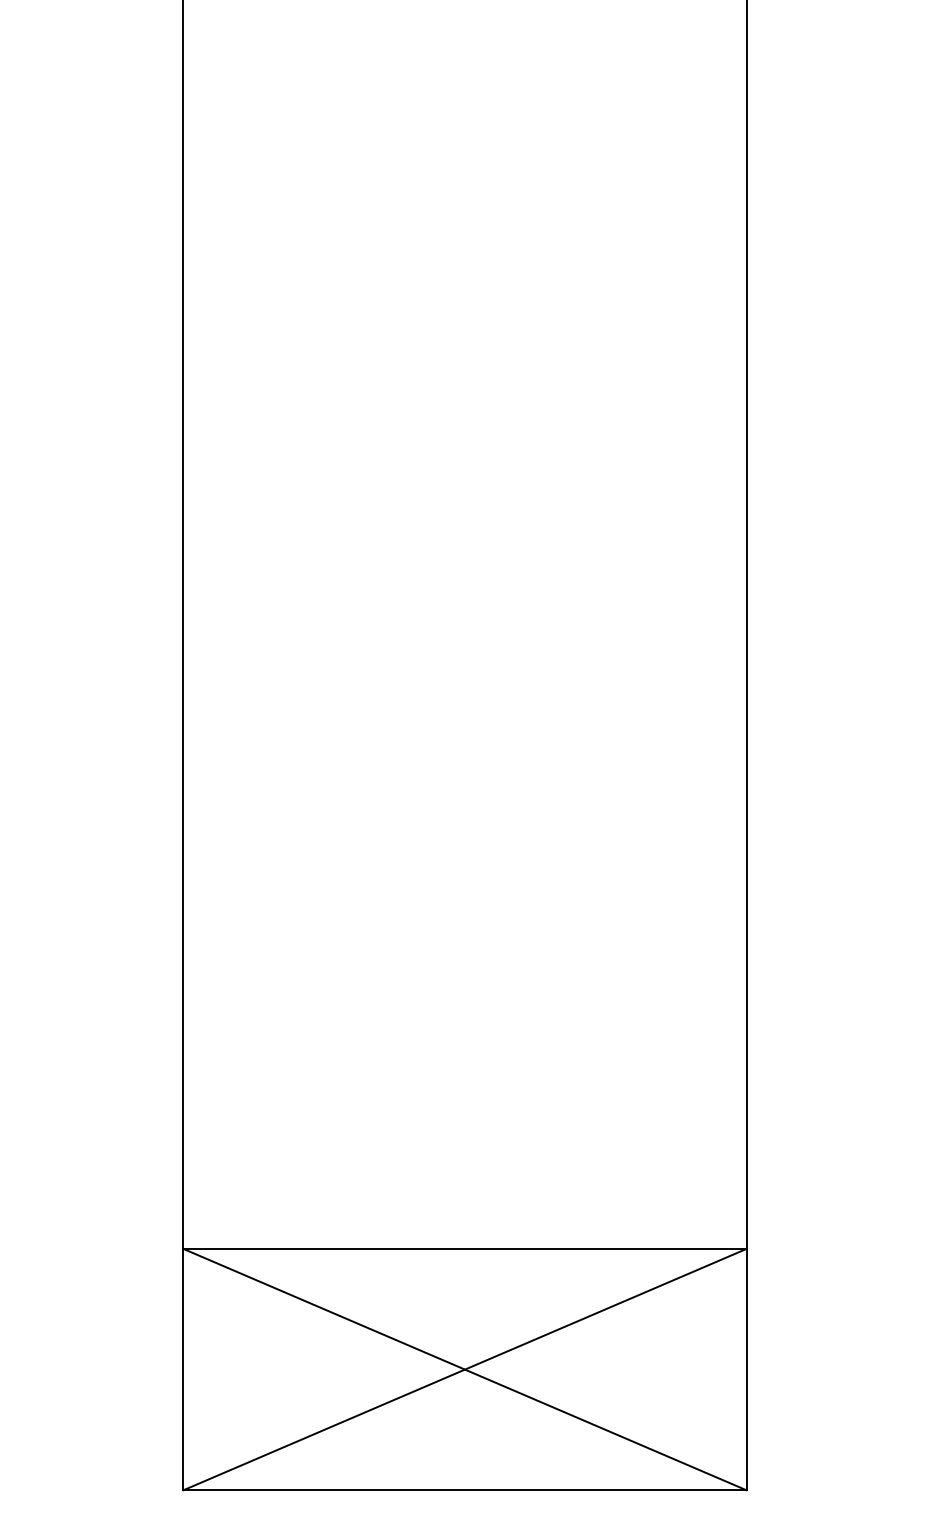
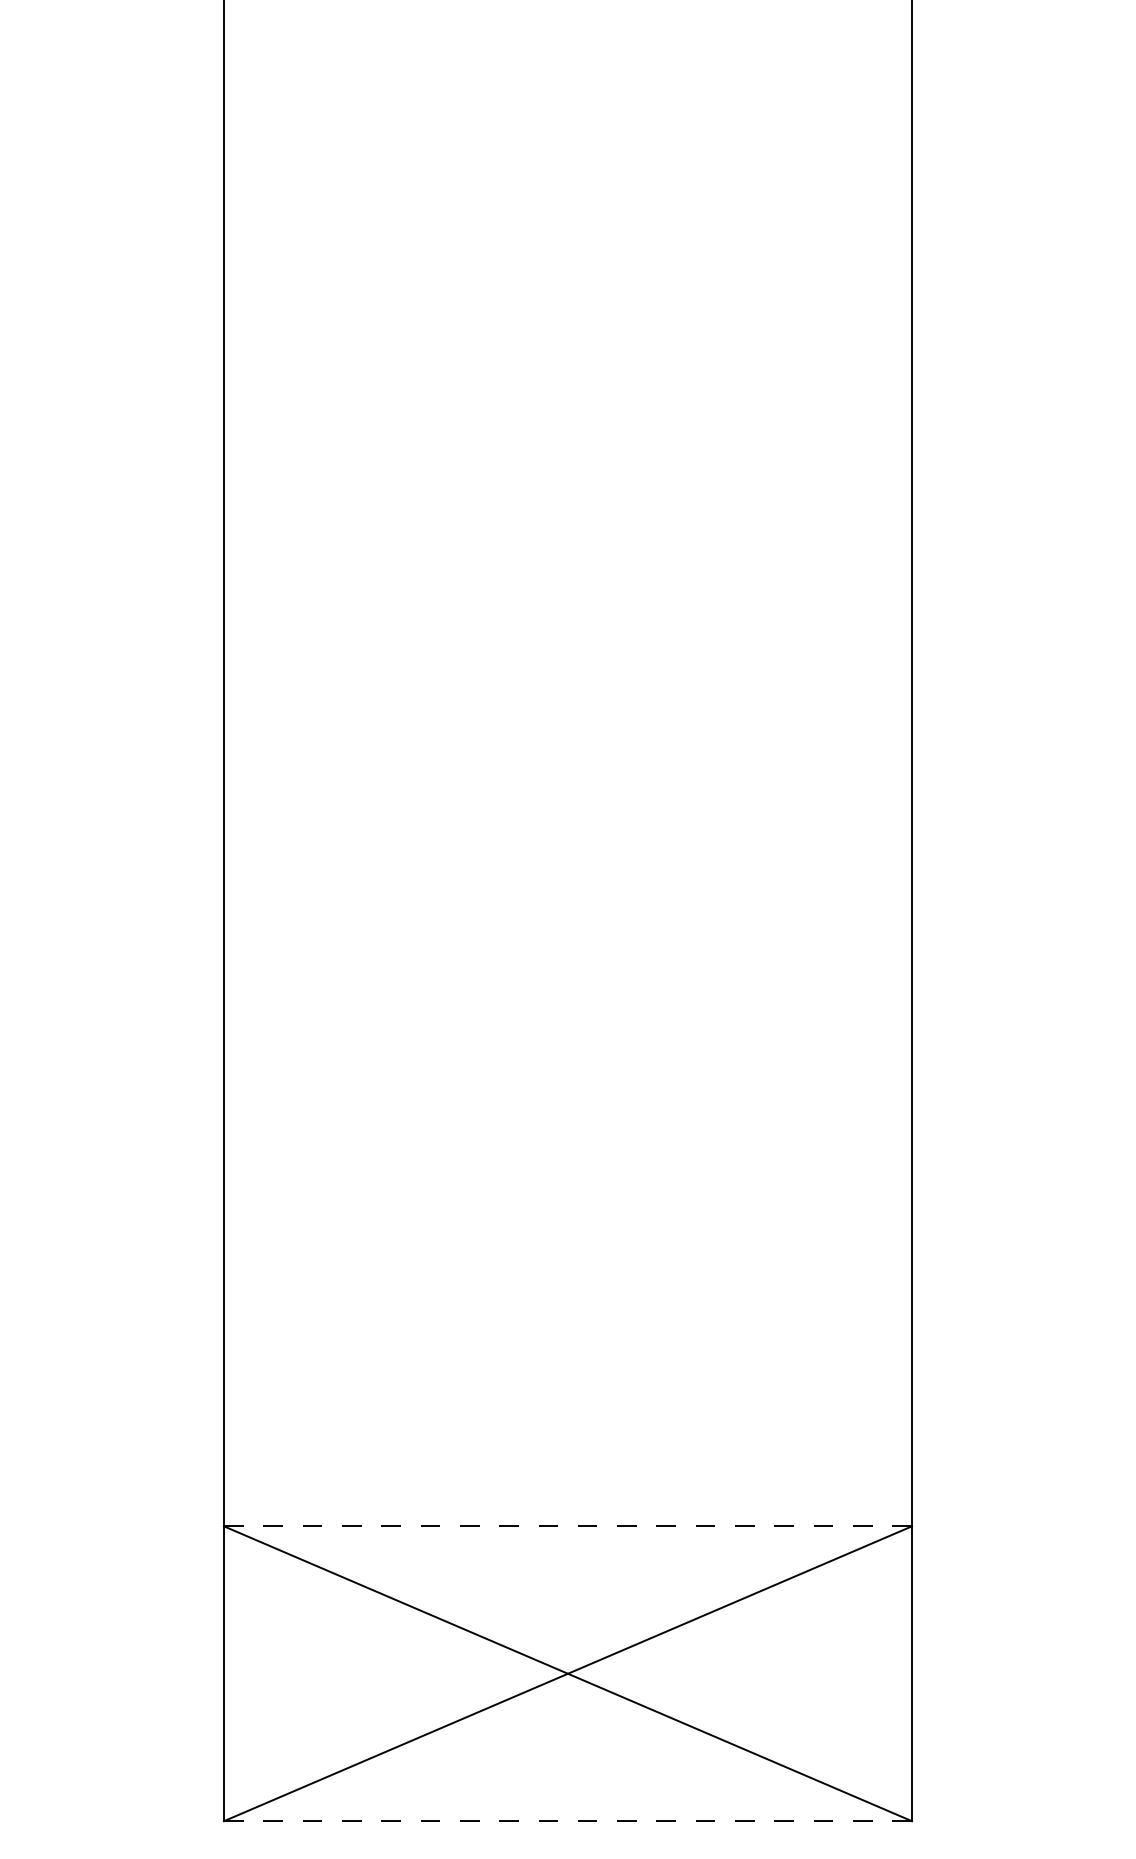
line: (465, 1249) -> (568, 1526), solid -> dashed
line: (465, 1490) -> (568, 1821), solid -> dashed

